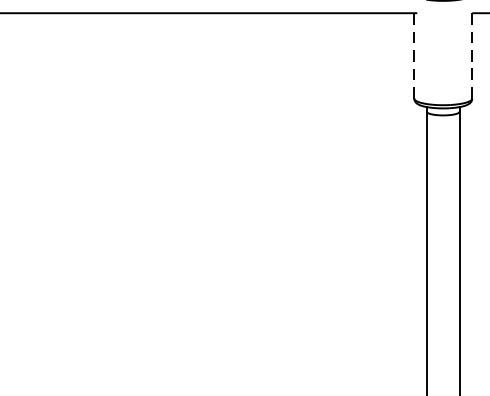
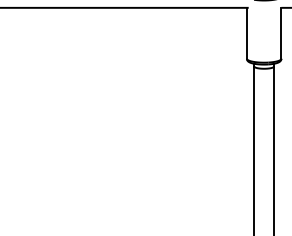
line: (413, 56) -> (246, 33), dashed -> solid
line: (472, 56) -> (281, 33), dashed -> solid

